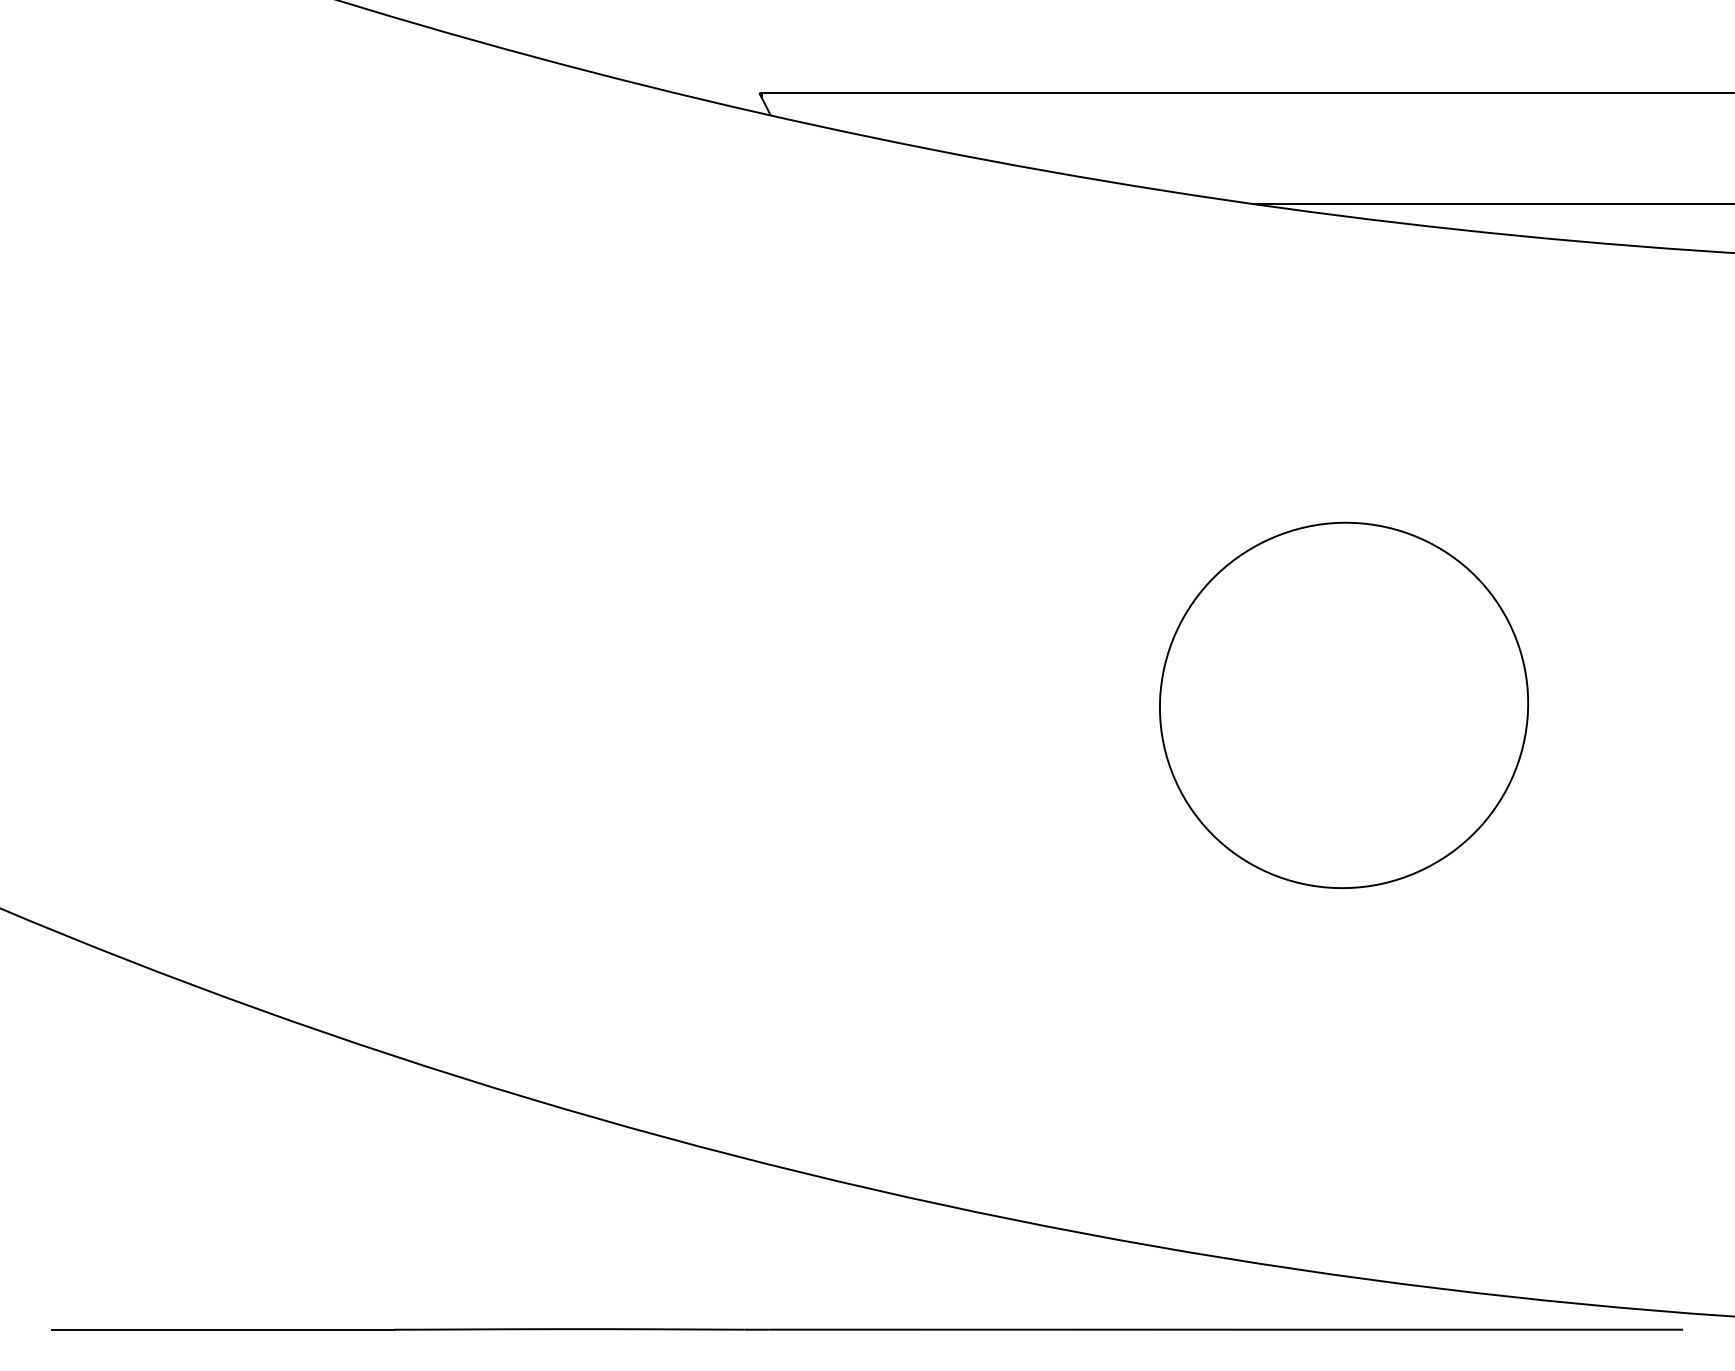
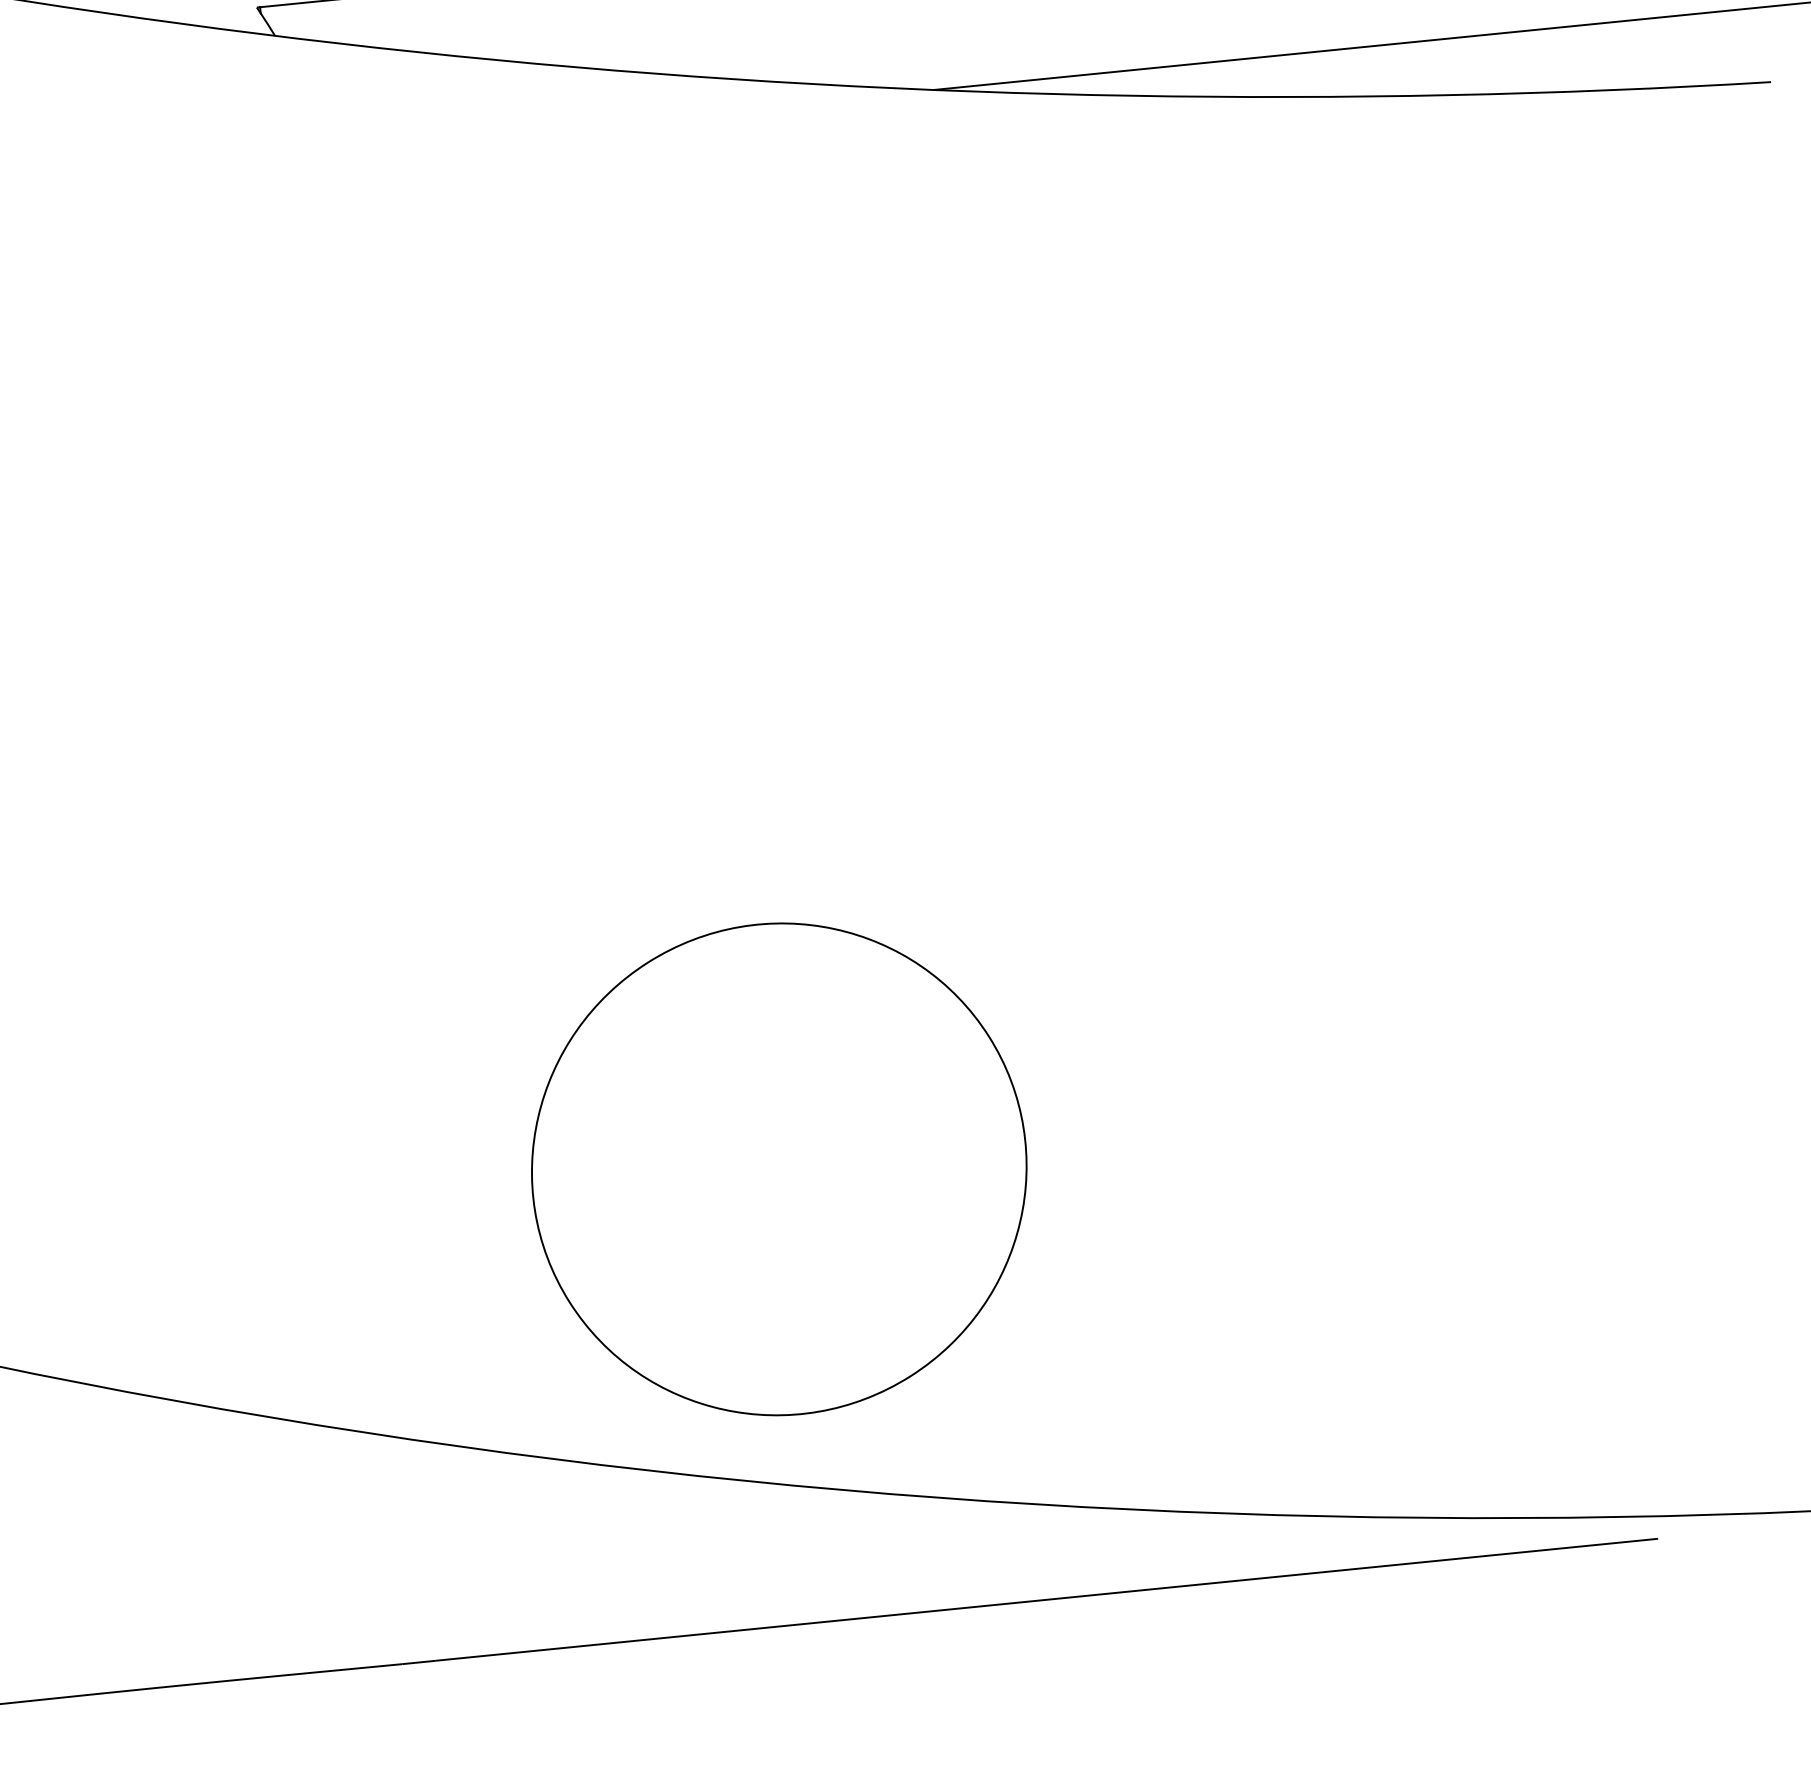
part: (1344, 705) -> (779, 1169), moved

